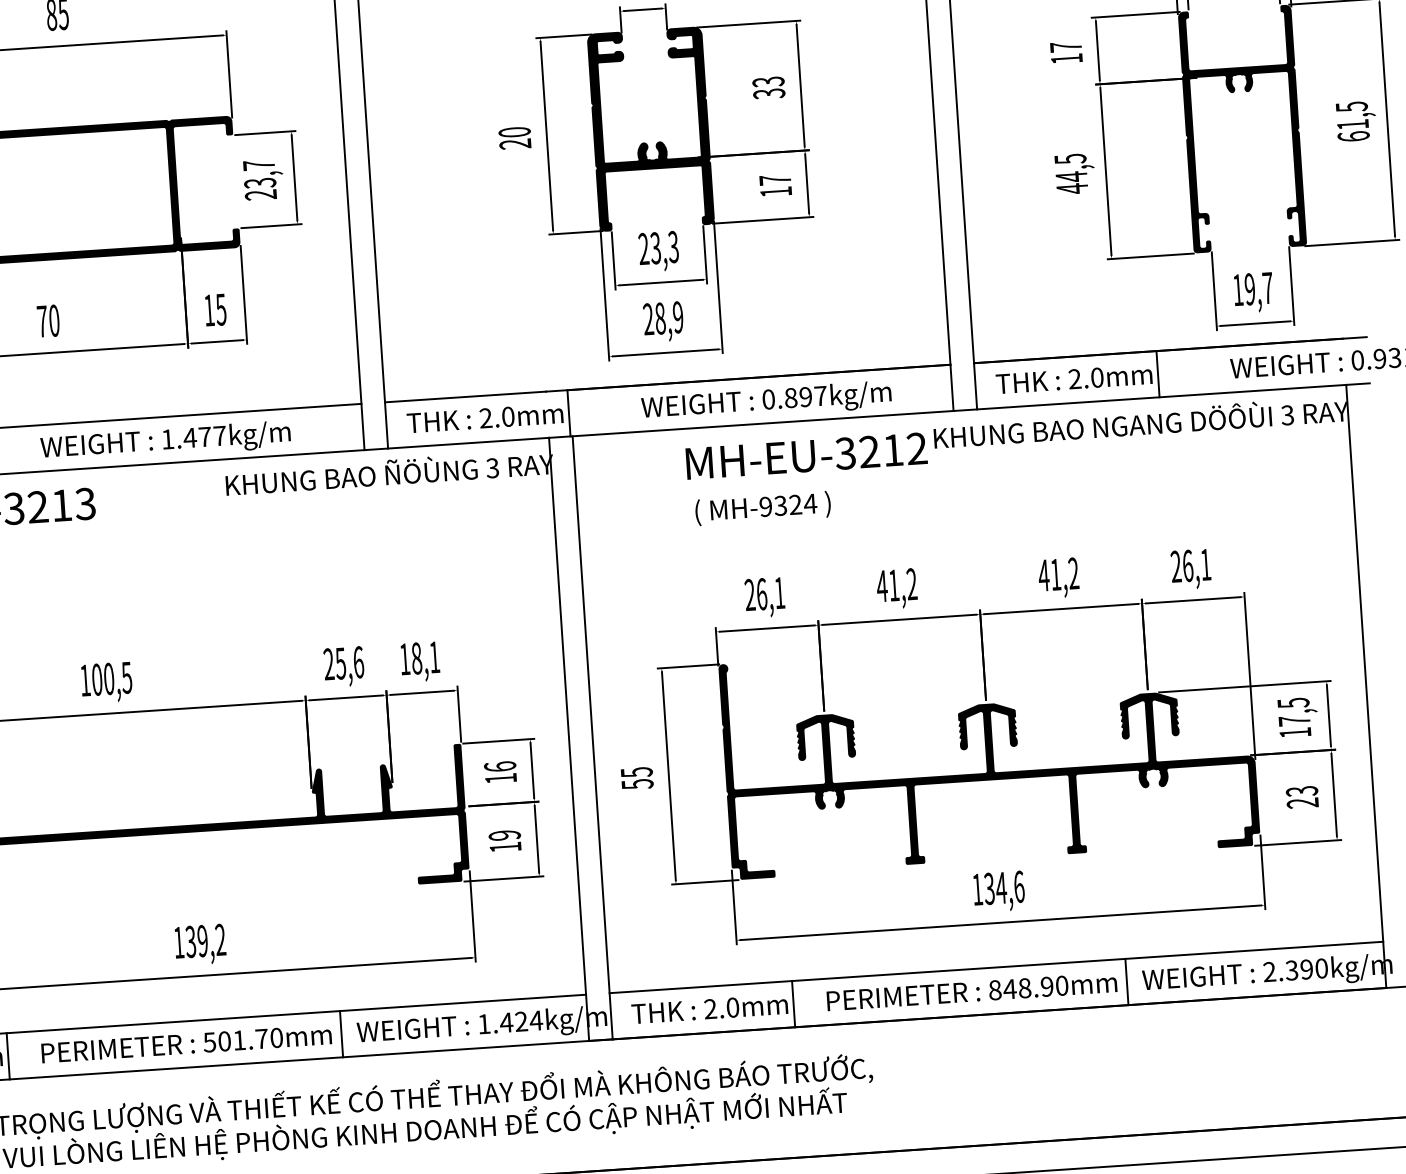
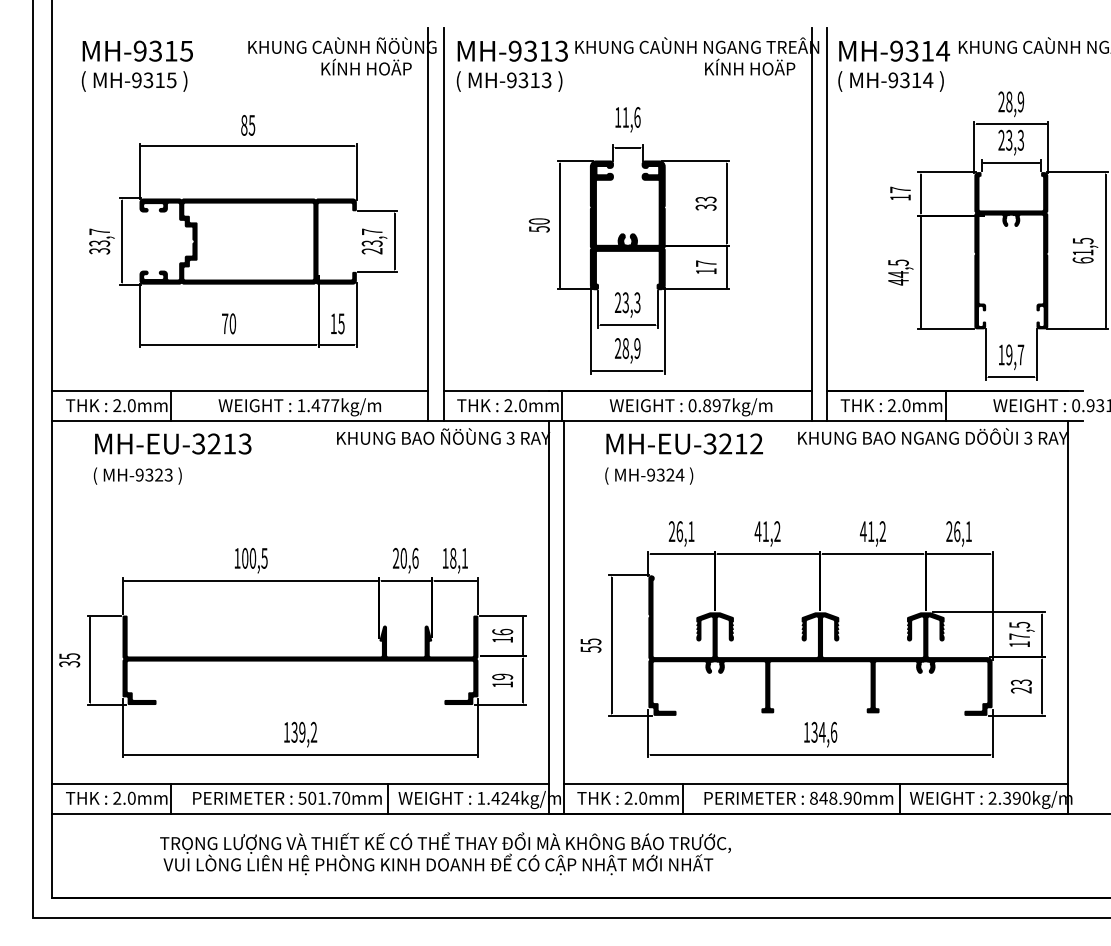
text: (514, 144) -> (538, 229), 20 -> 50
text: (806, 455) -> (684, 443), moved
text: (763, 507) -> (649, 475), moved
text: (340, 663) -> (403, 558), 25,6 -> 20,6

